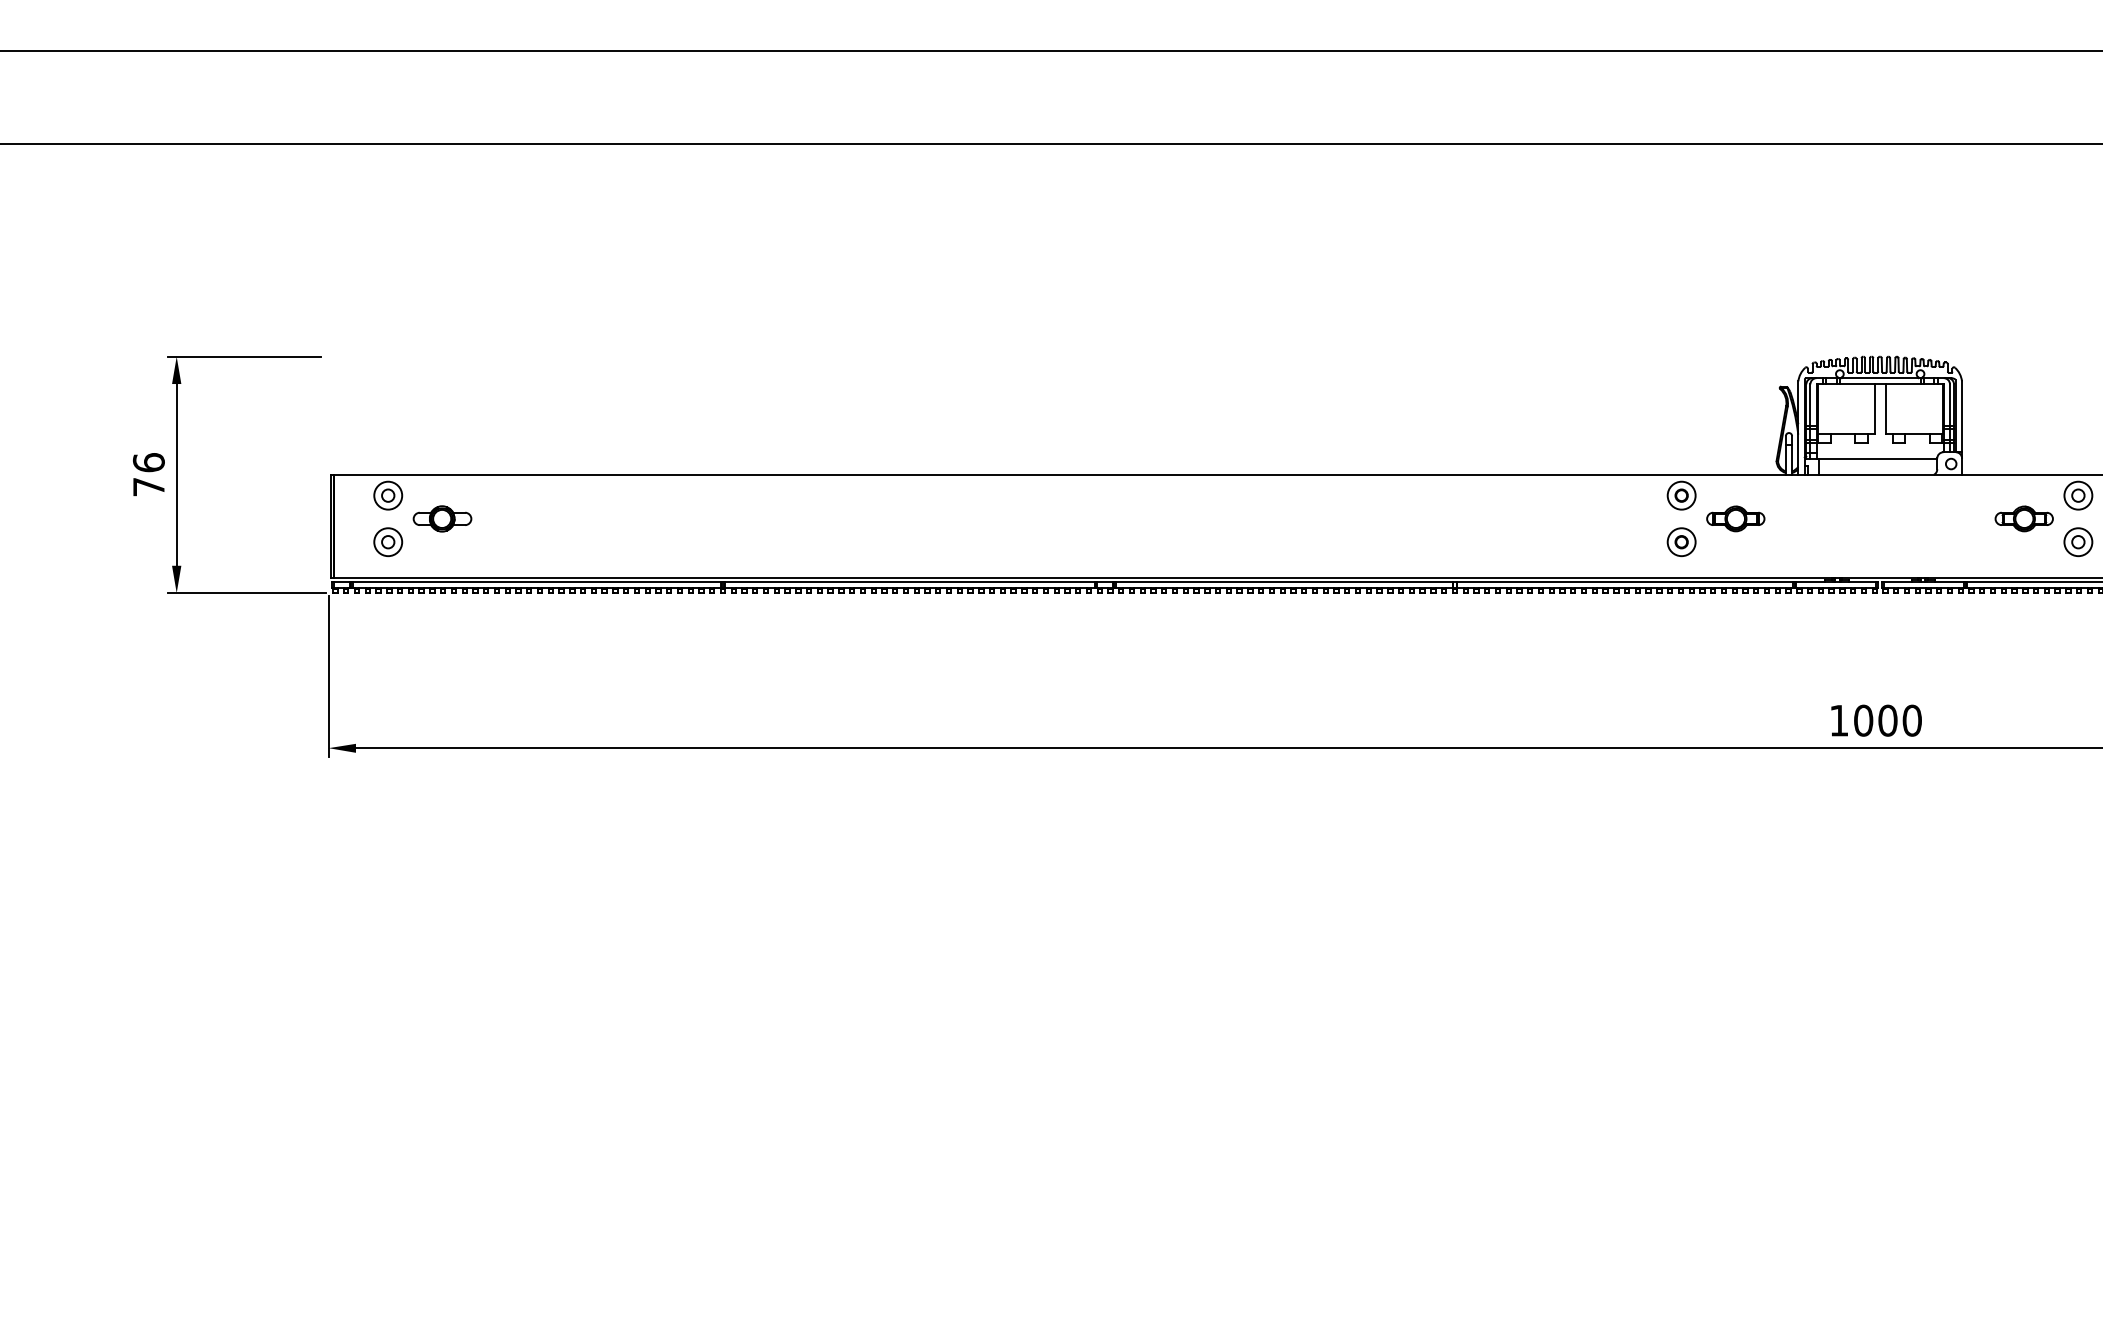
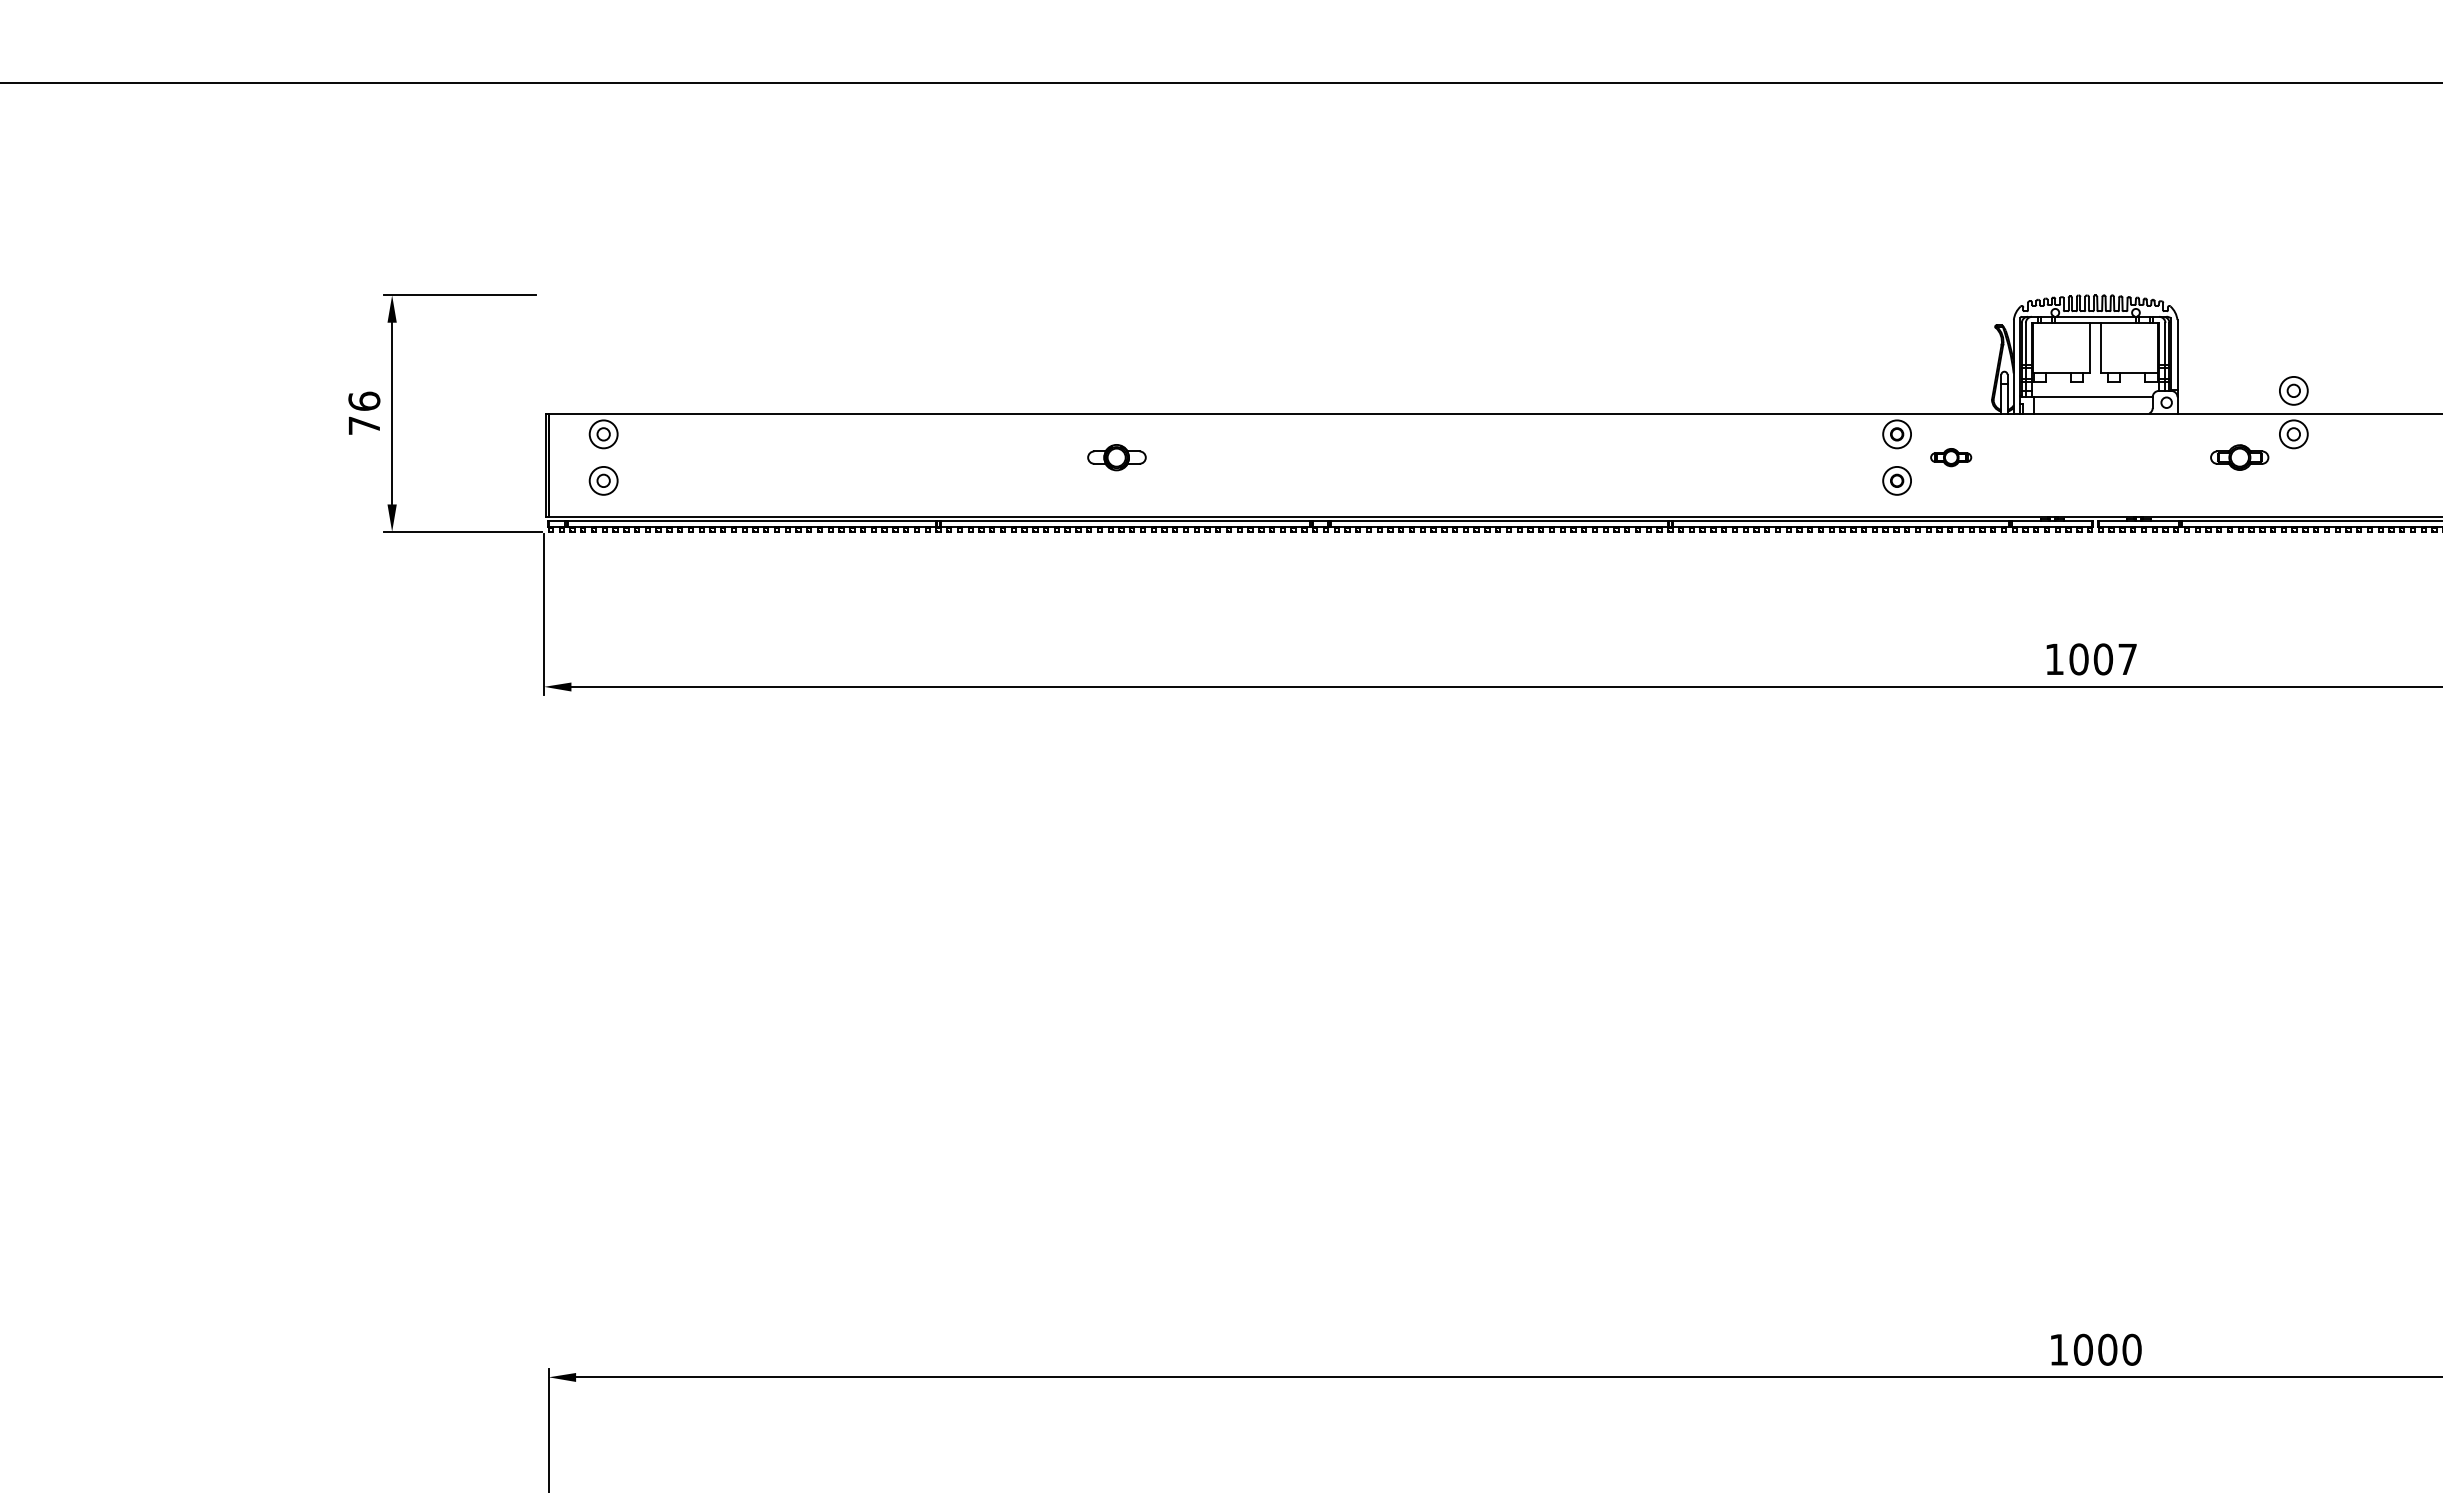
part: (442, 518) -> (1116, 457), moved
part: (1735, 518) -> (1950, 457), size x0.7
part: (2078, 541) -> (2293, 390), moved
text: (1912, 720) -> (2127, 659), 1000 -> 1007

